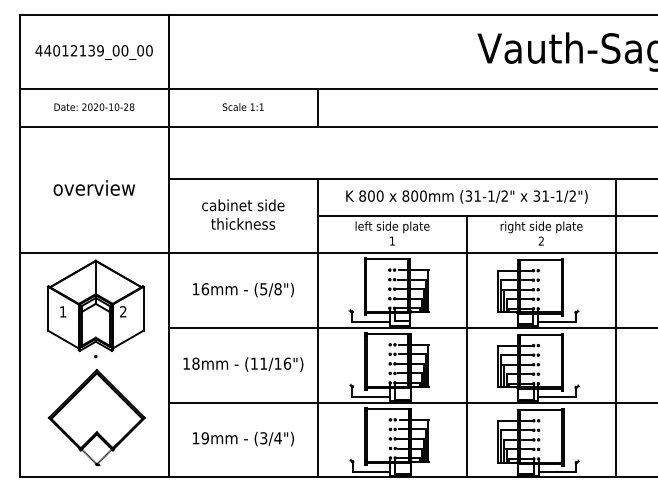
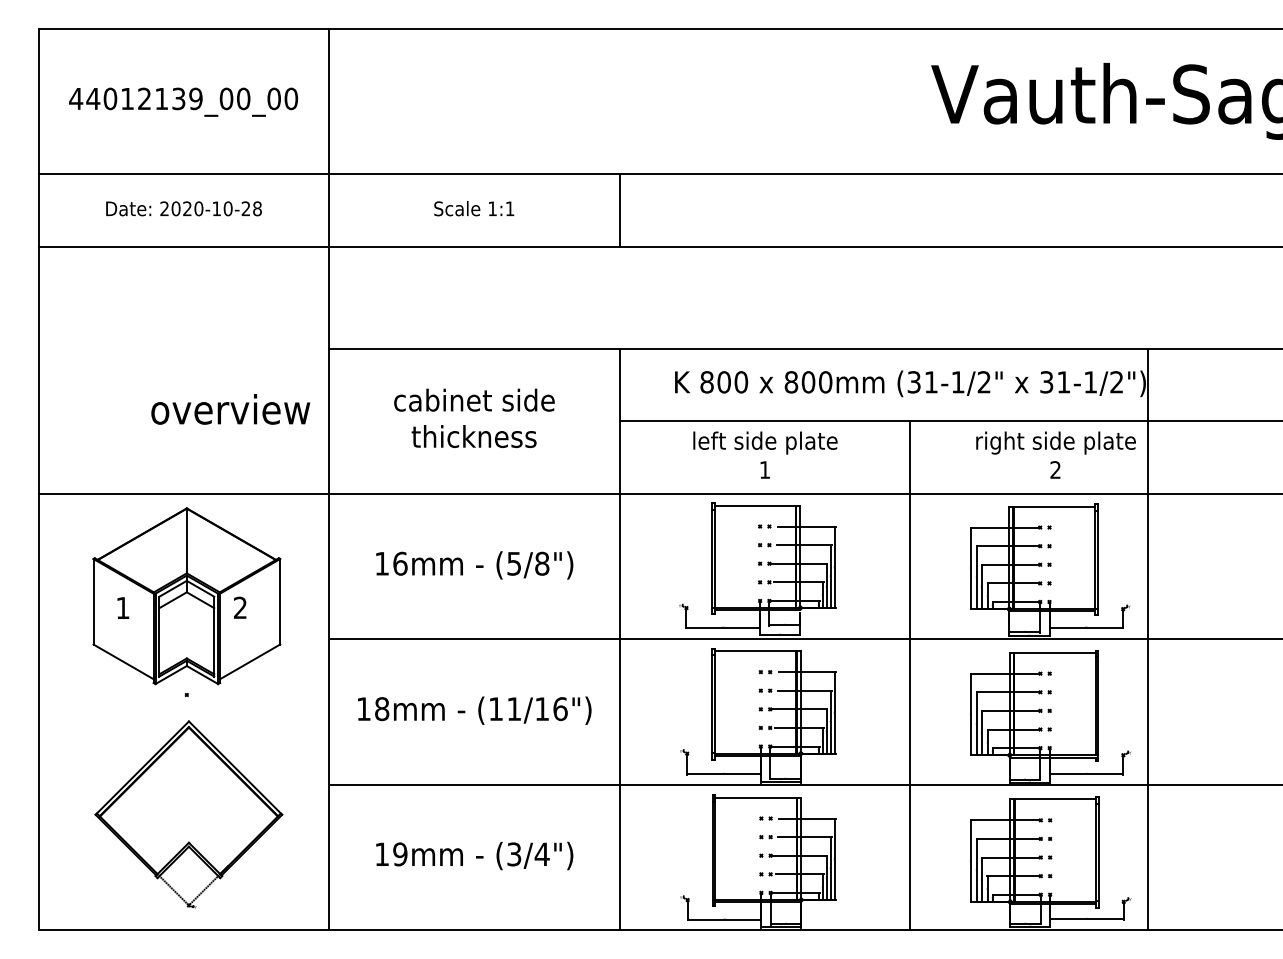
text: (93, 187) -> (229, 408), moved
line: (615, 327) -> (1147, 638), moved

